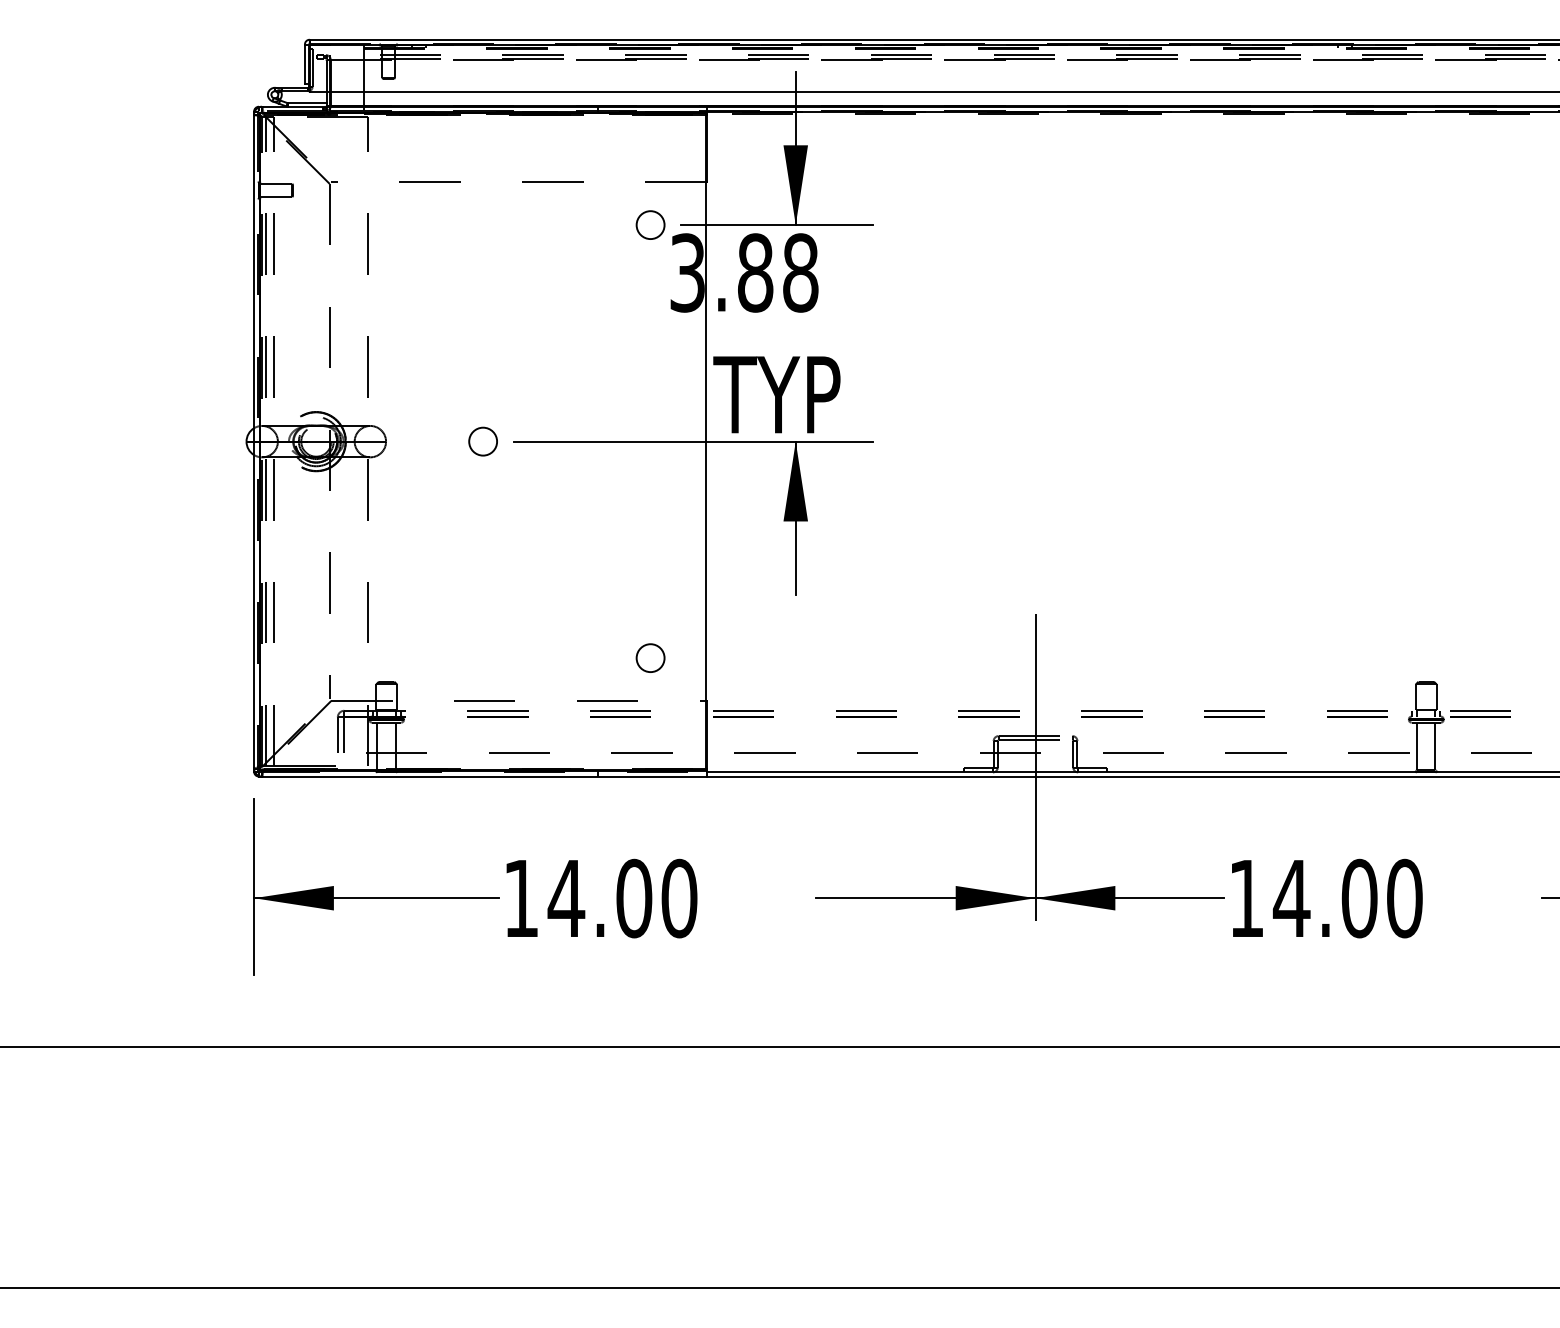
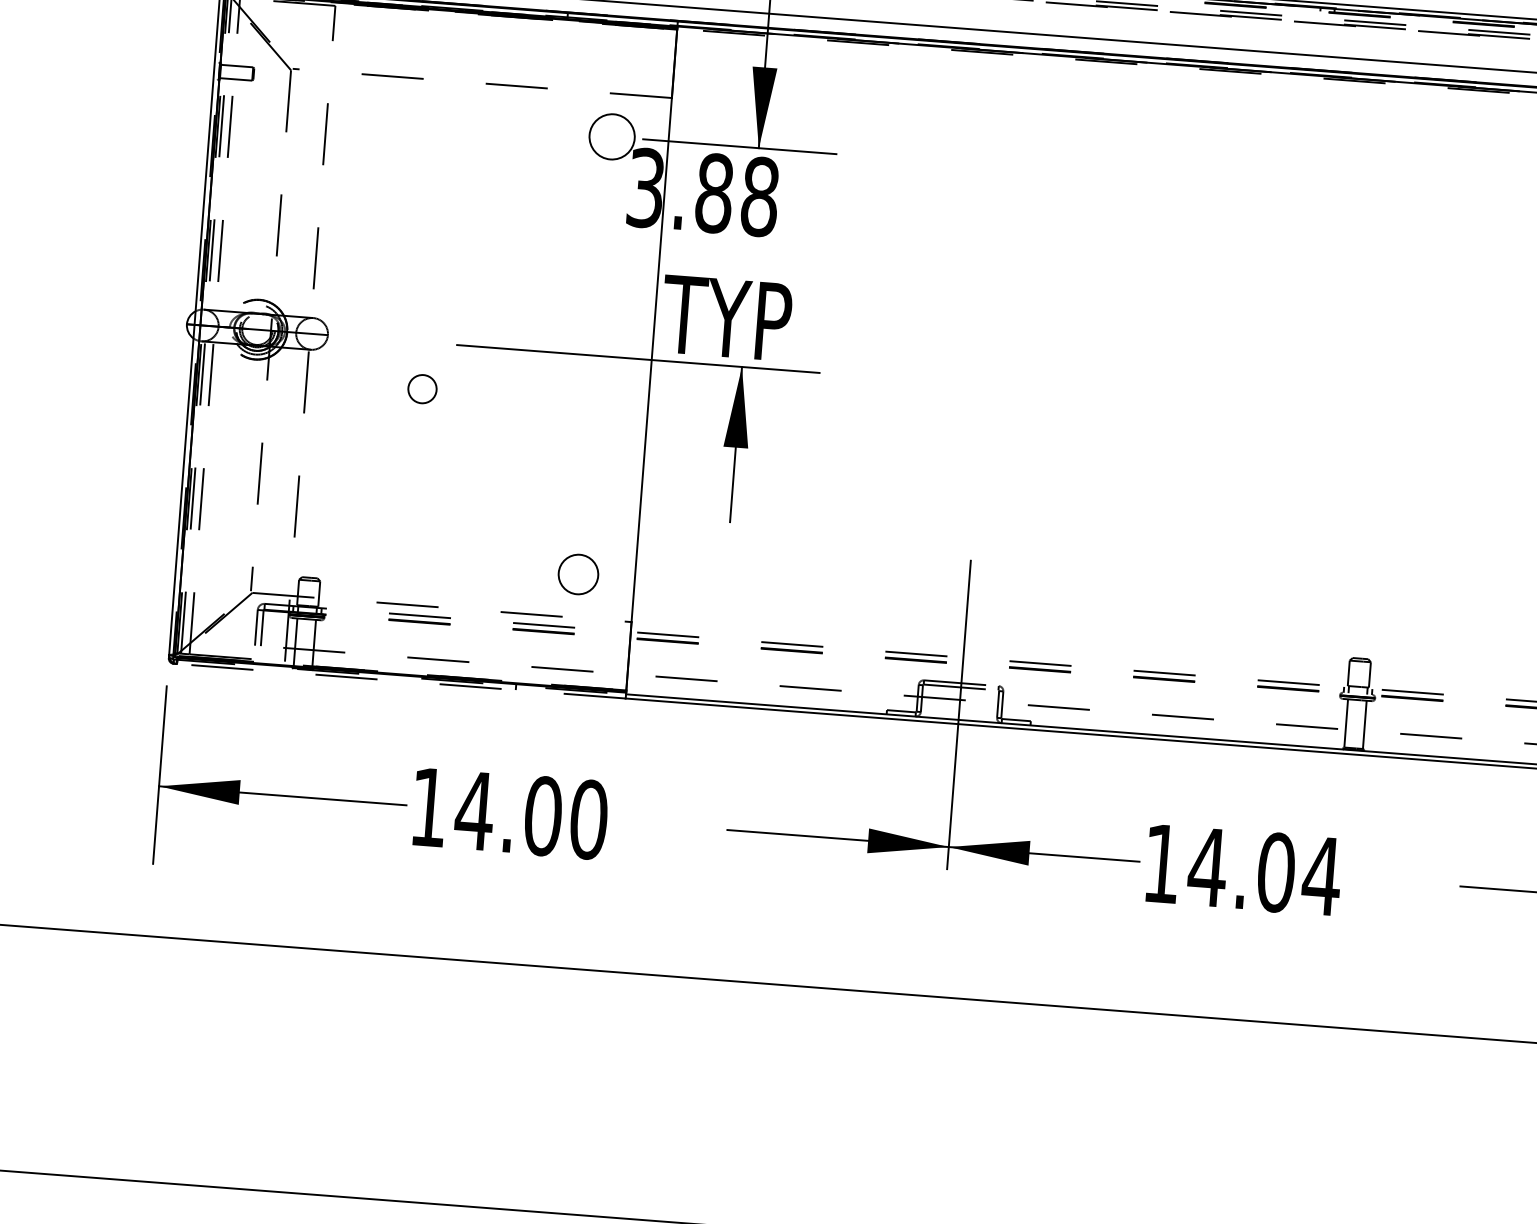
circle: (650, 225) -> (612, 137), size x1.6
circle: (482, 441) -> (421, 388), moved
circle: (650, 658) -> (578, 574), size x1.4
line: (483, 776) -> (400, 681), solid -> dashed
text: (1404, 898) -> (1321, 876), 14.00 -> 14.04

